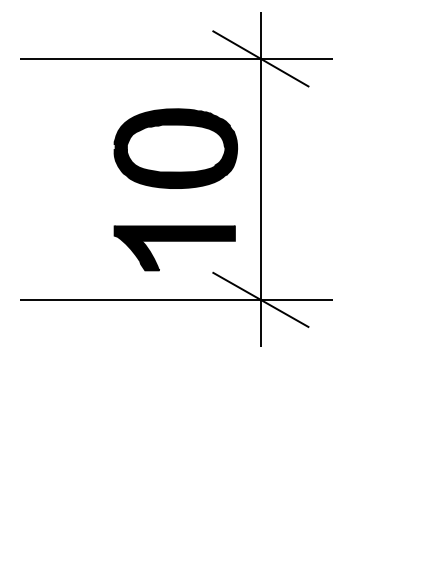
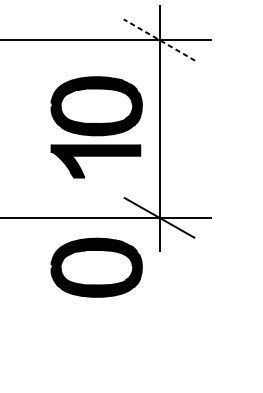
line: (260, 58) -> (159, 39), solid -> dashed
part: (174, 241) -> (95, 156), moved
part: (175, 367) -> (96, 267), added

